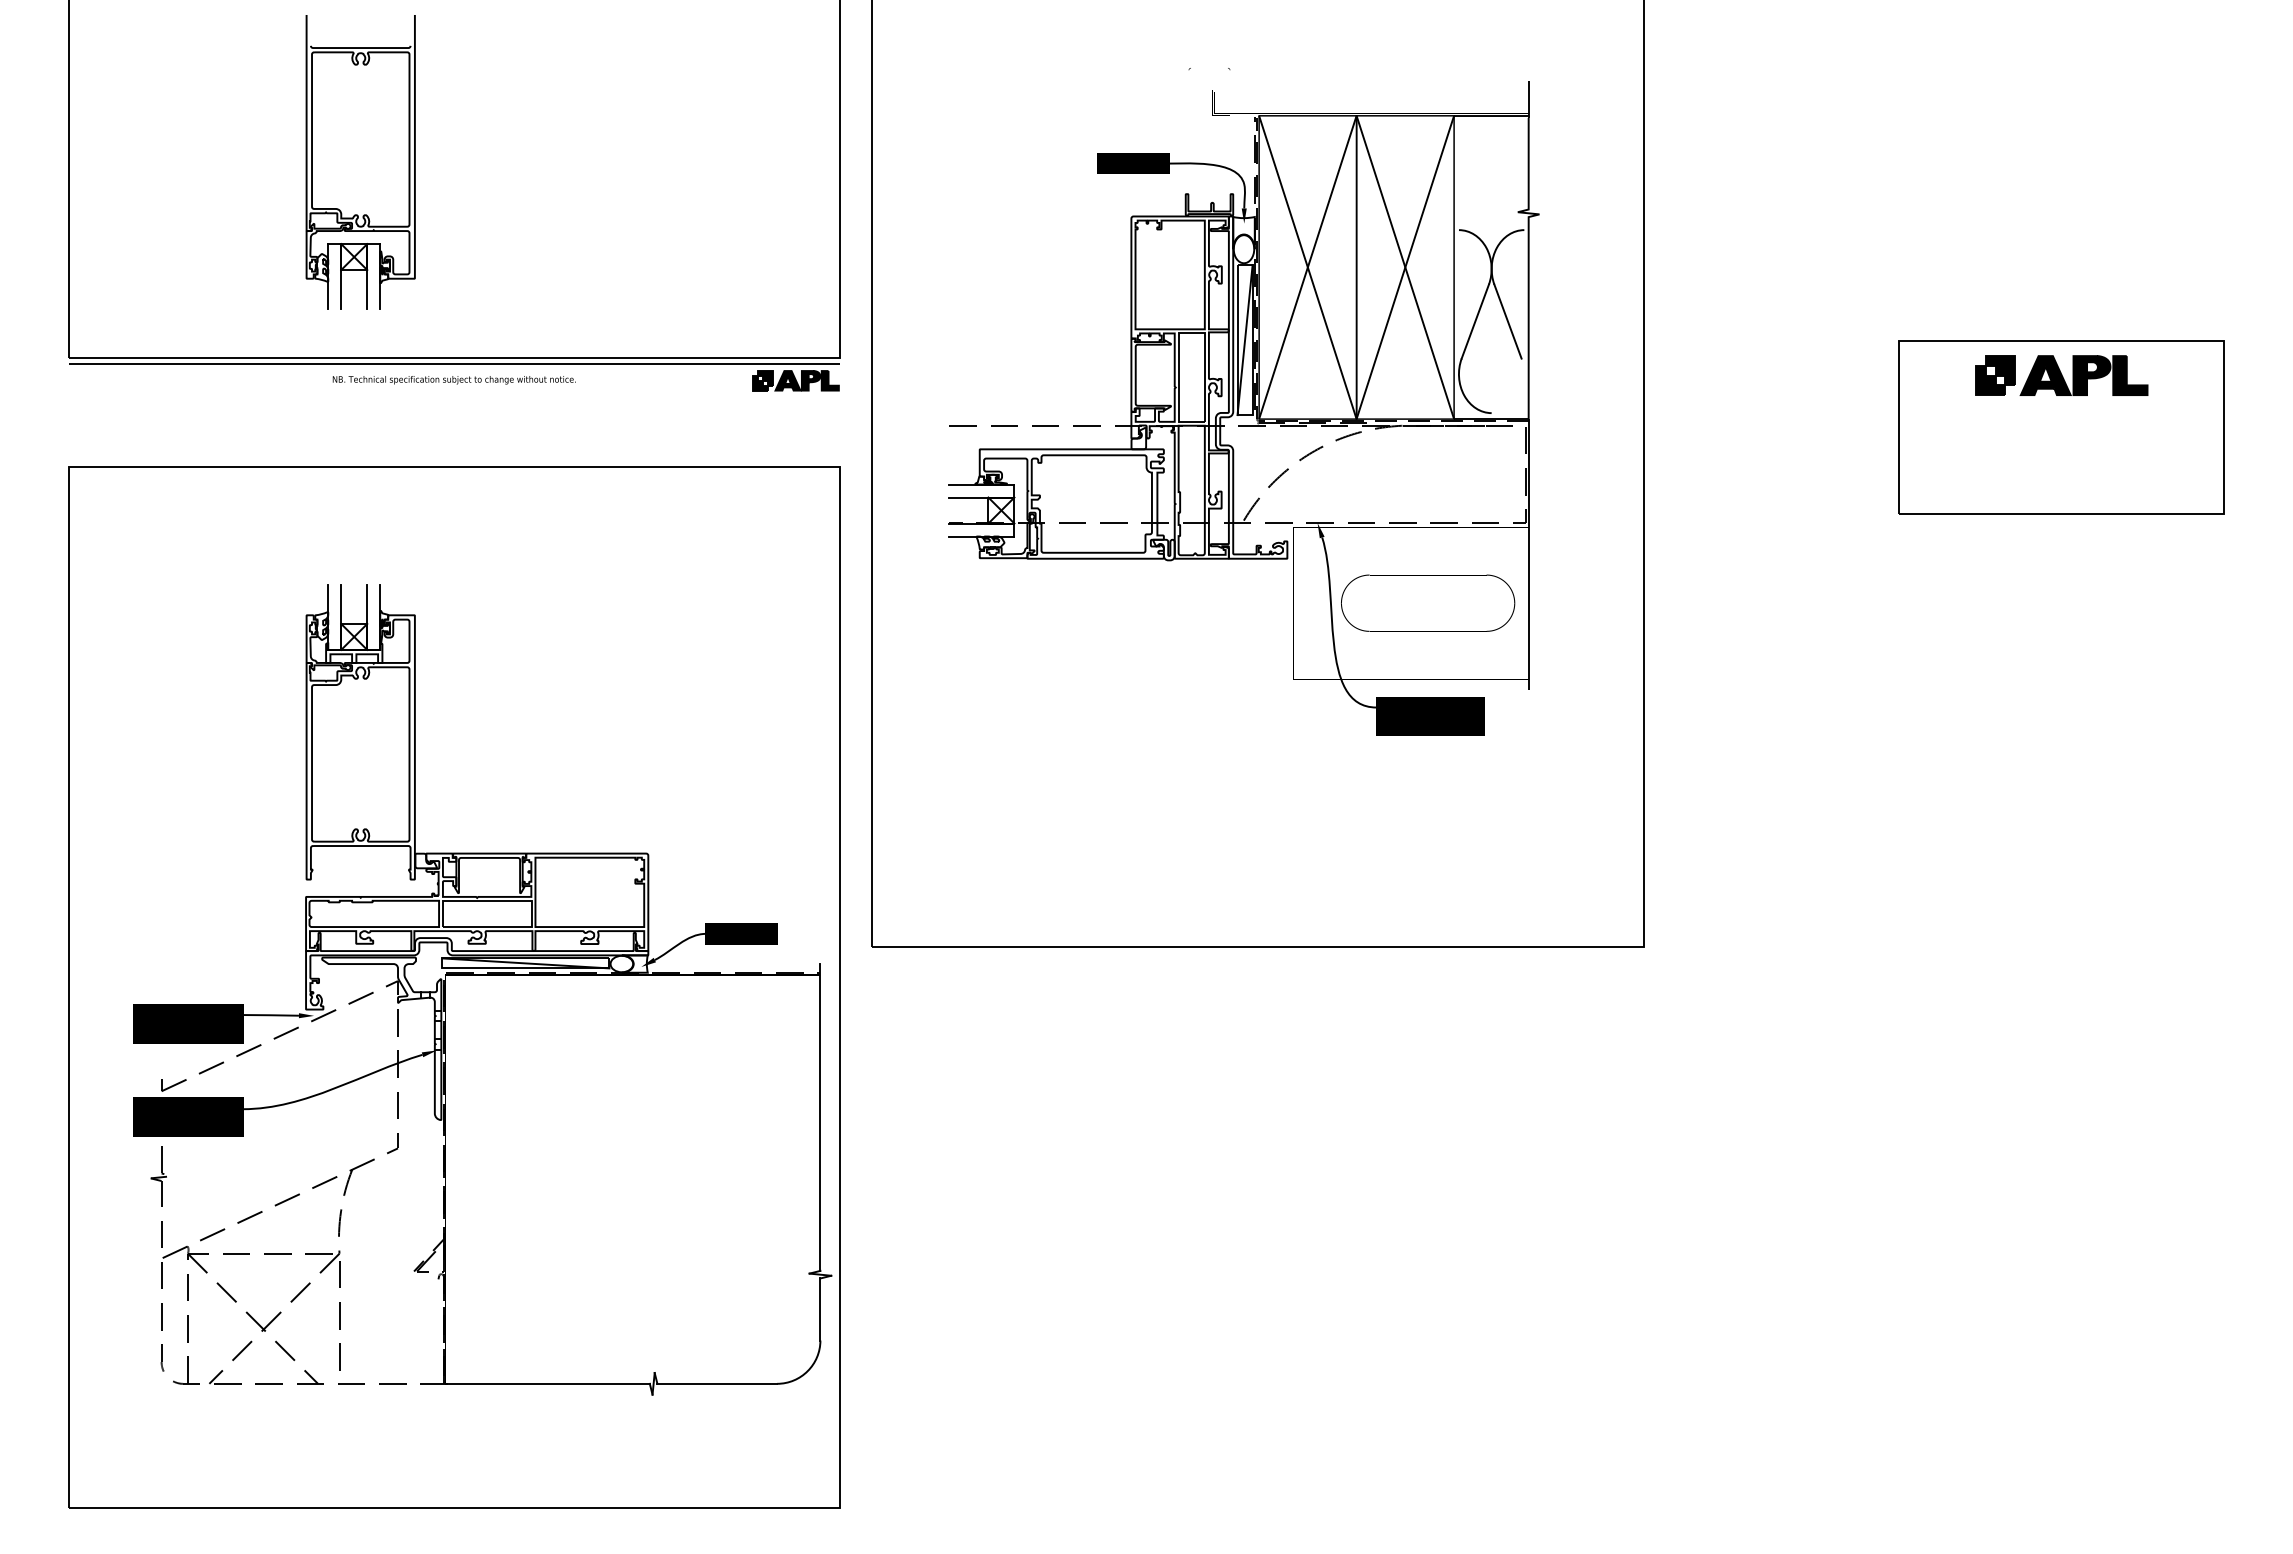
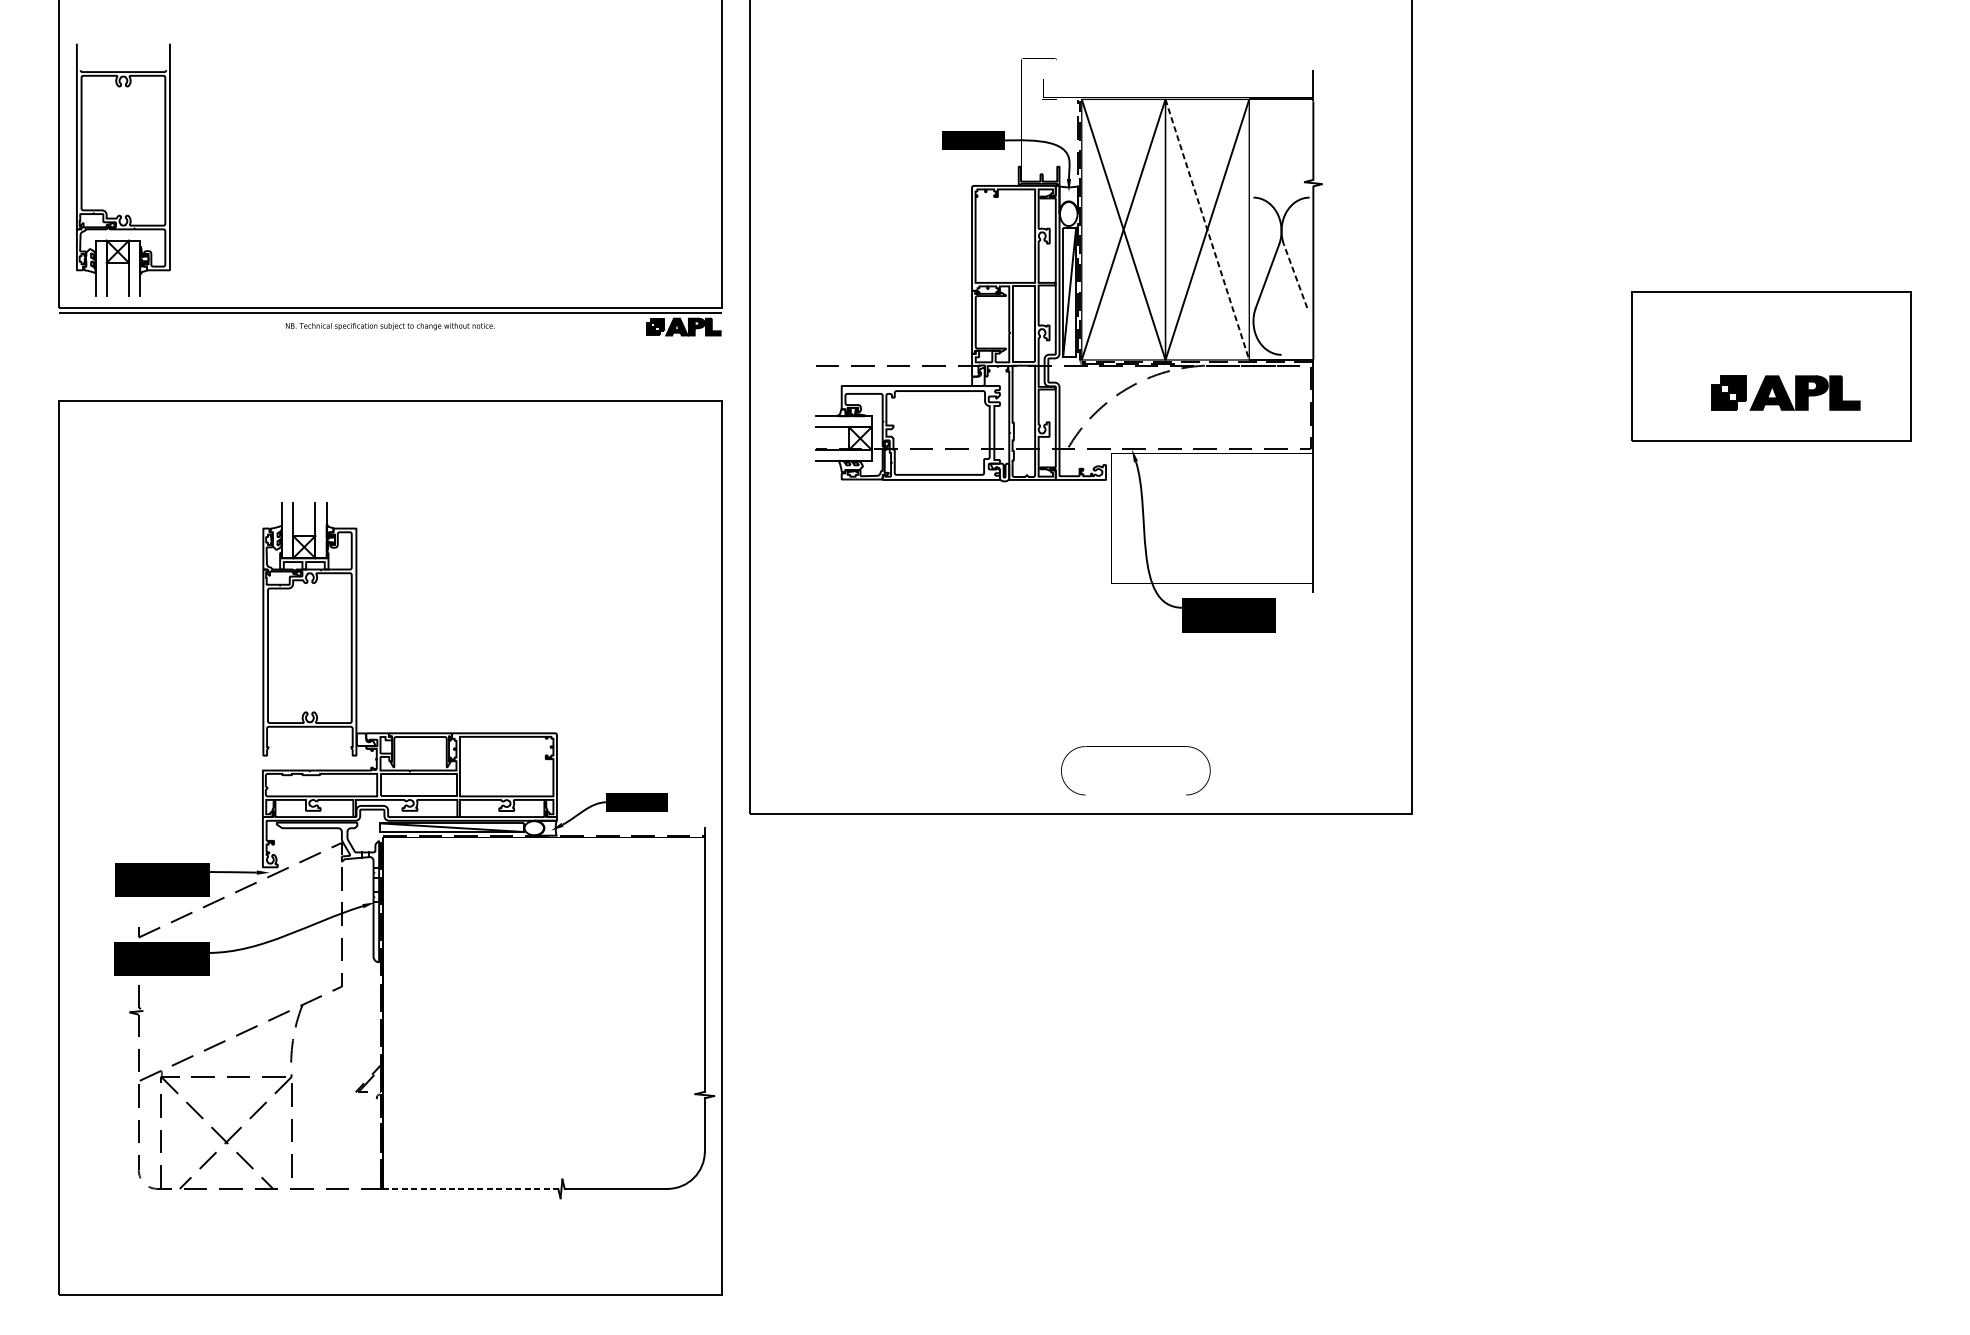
part: (360, 162) -> (123, 170), moved
line: (1405, 267) -> (1207, 229), solid -> dashed
line: (1507, 321) -> (1295, 276), solid -> dashed
part: (2061, 375) -> (1785, 392), moved
part: (1428, 602) -> (1136, 770), moved
line: (548, 1383) -> (471, 1188), solid -> dashed

